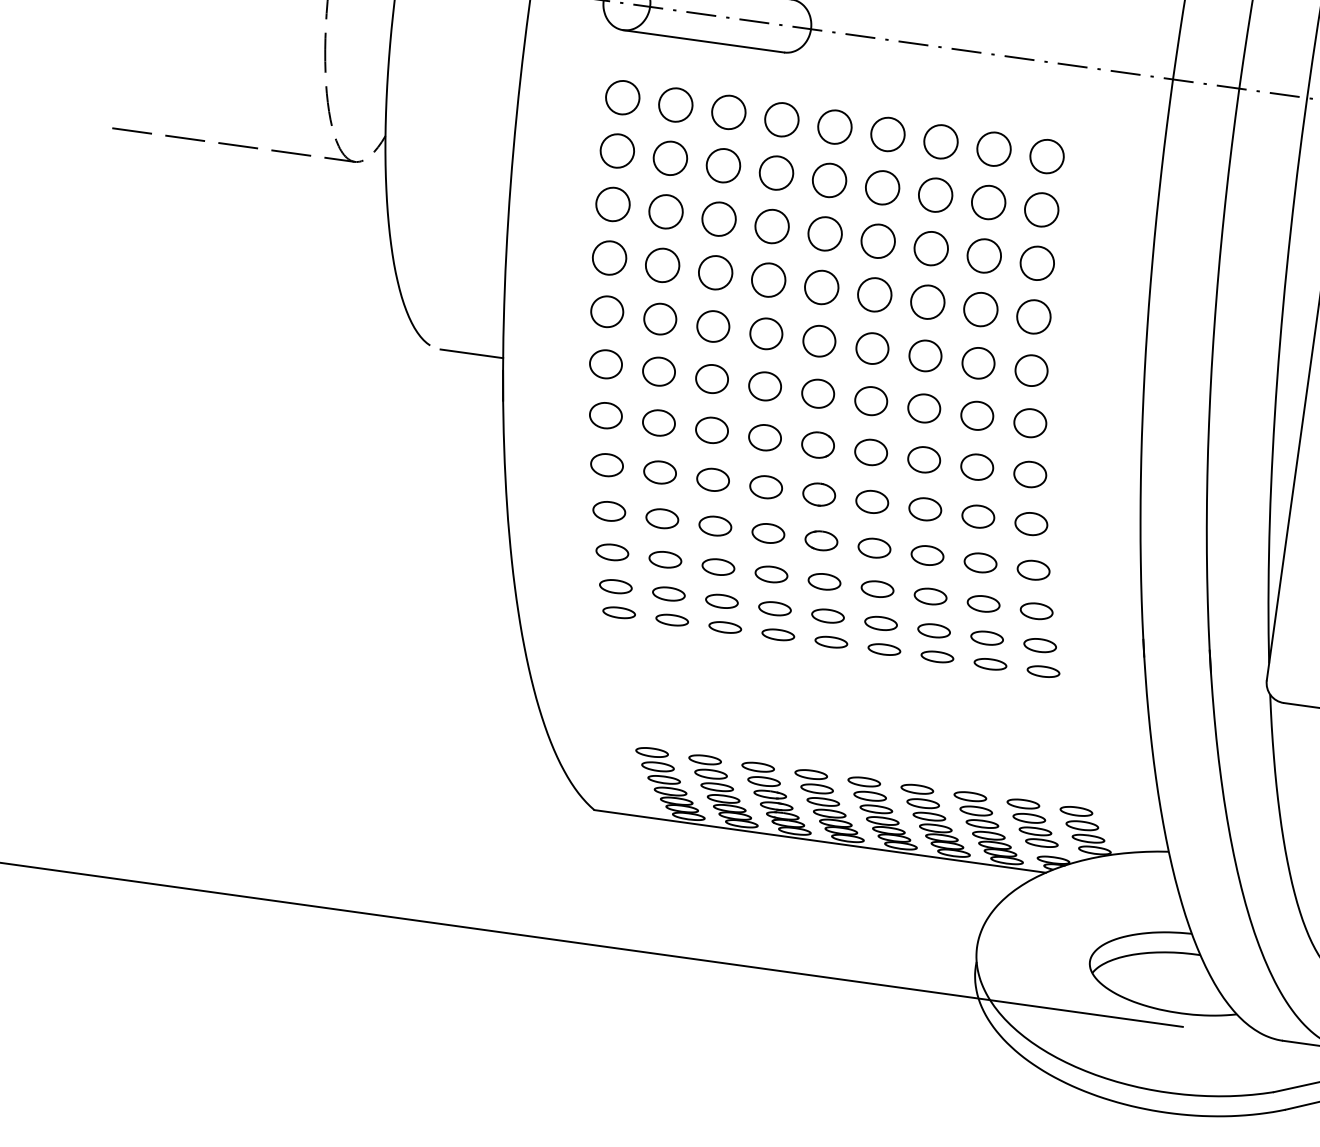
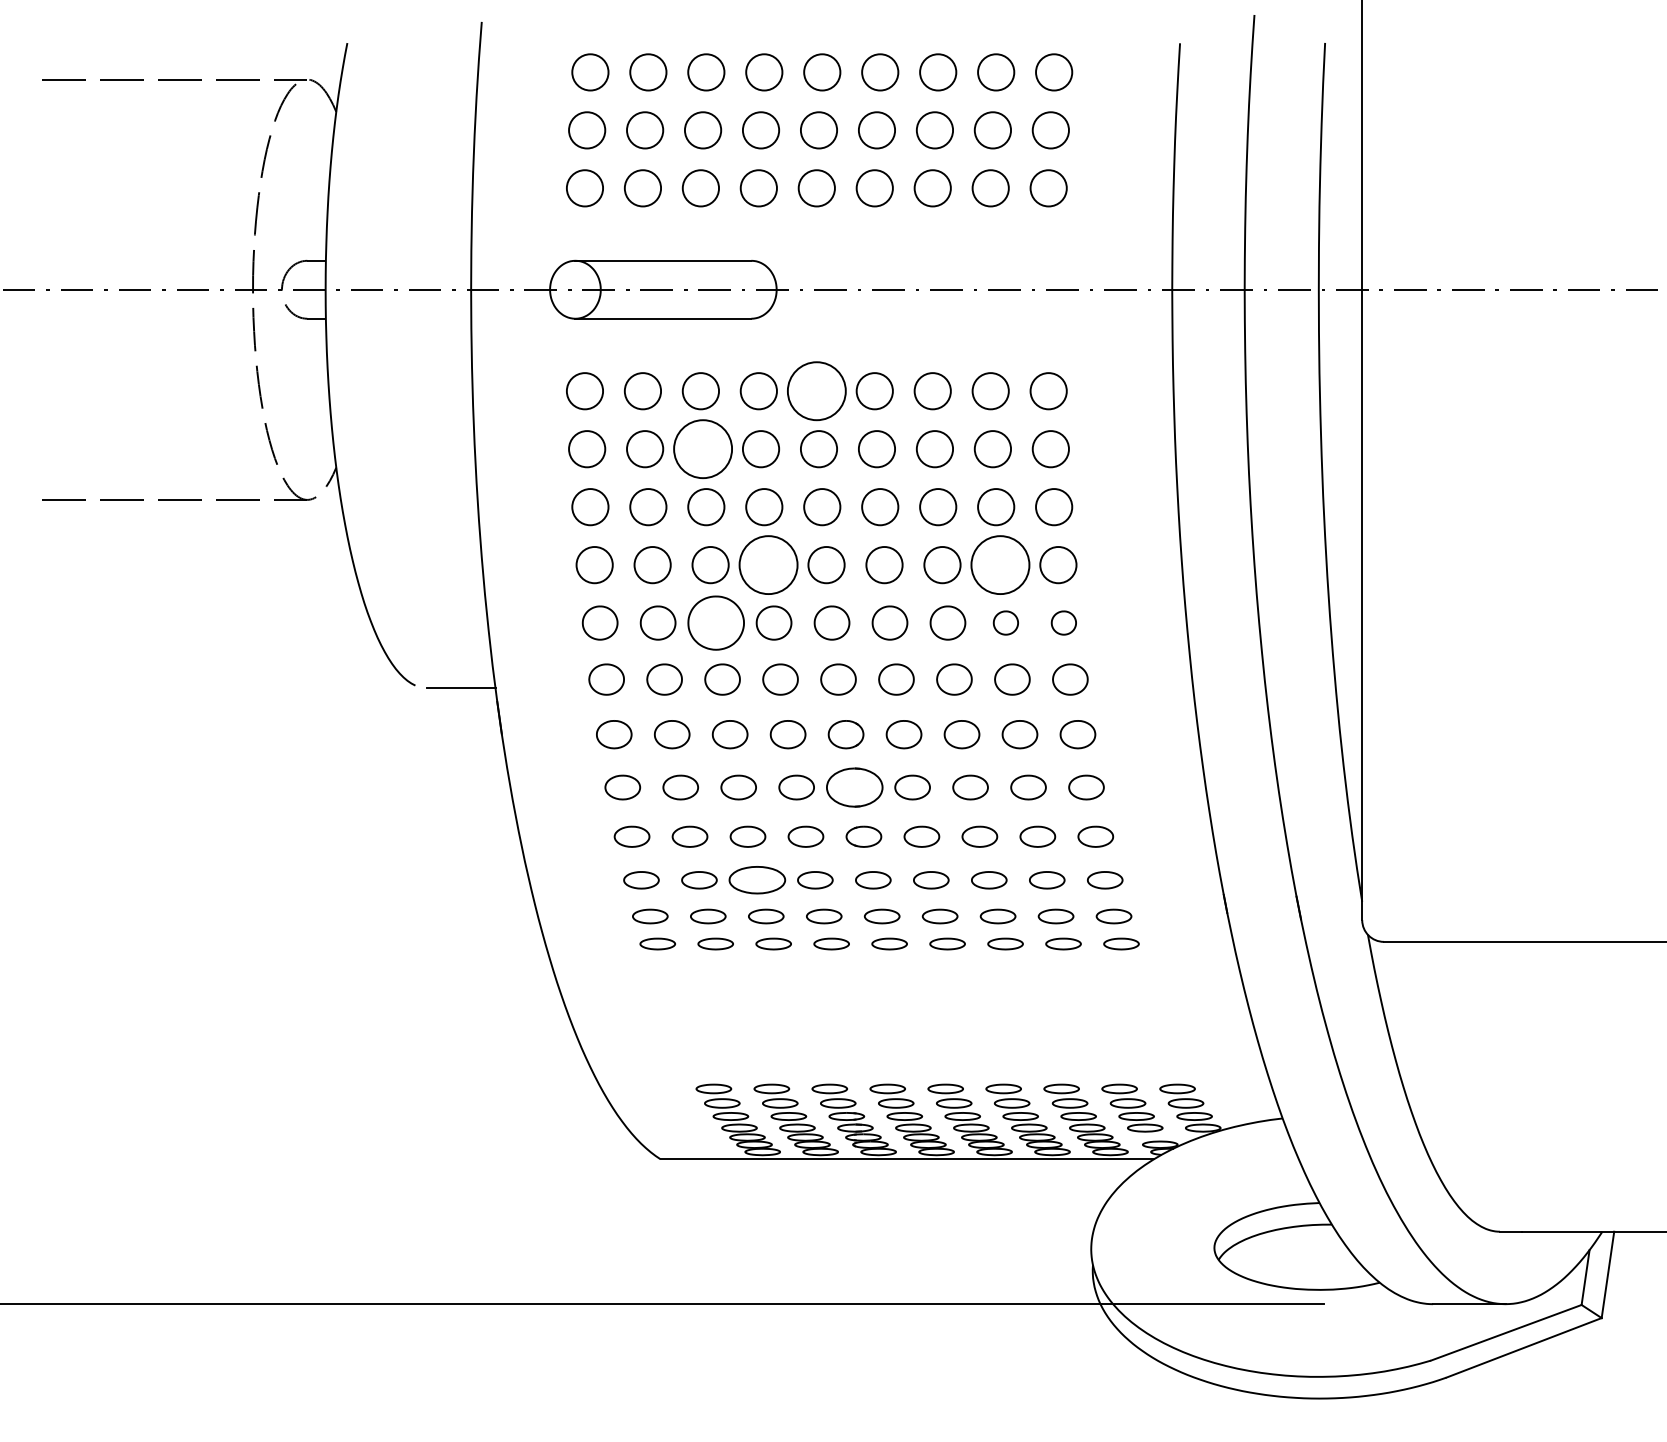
circle: (834, 127) -> (816, 391), size x1.6
circle: (722, 165) -> (702, 449), size x1.6
circle: (768, 280) -> (768, 565), size x1.6
circle: (980, 309) -> (1000, 565), size x1.6
part: (712, 325) -> (715, 622), size x1.6
part: (978, 362) -> (1005, 622), size x0.7
part: (1031, 370) -> (1063, 622), size x0.7
part: (819, 494) -> (854, 787), size x1.6
part: (718, 567) -> (757, 880), size x1.6

